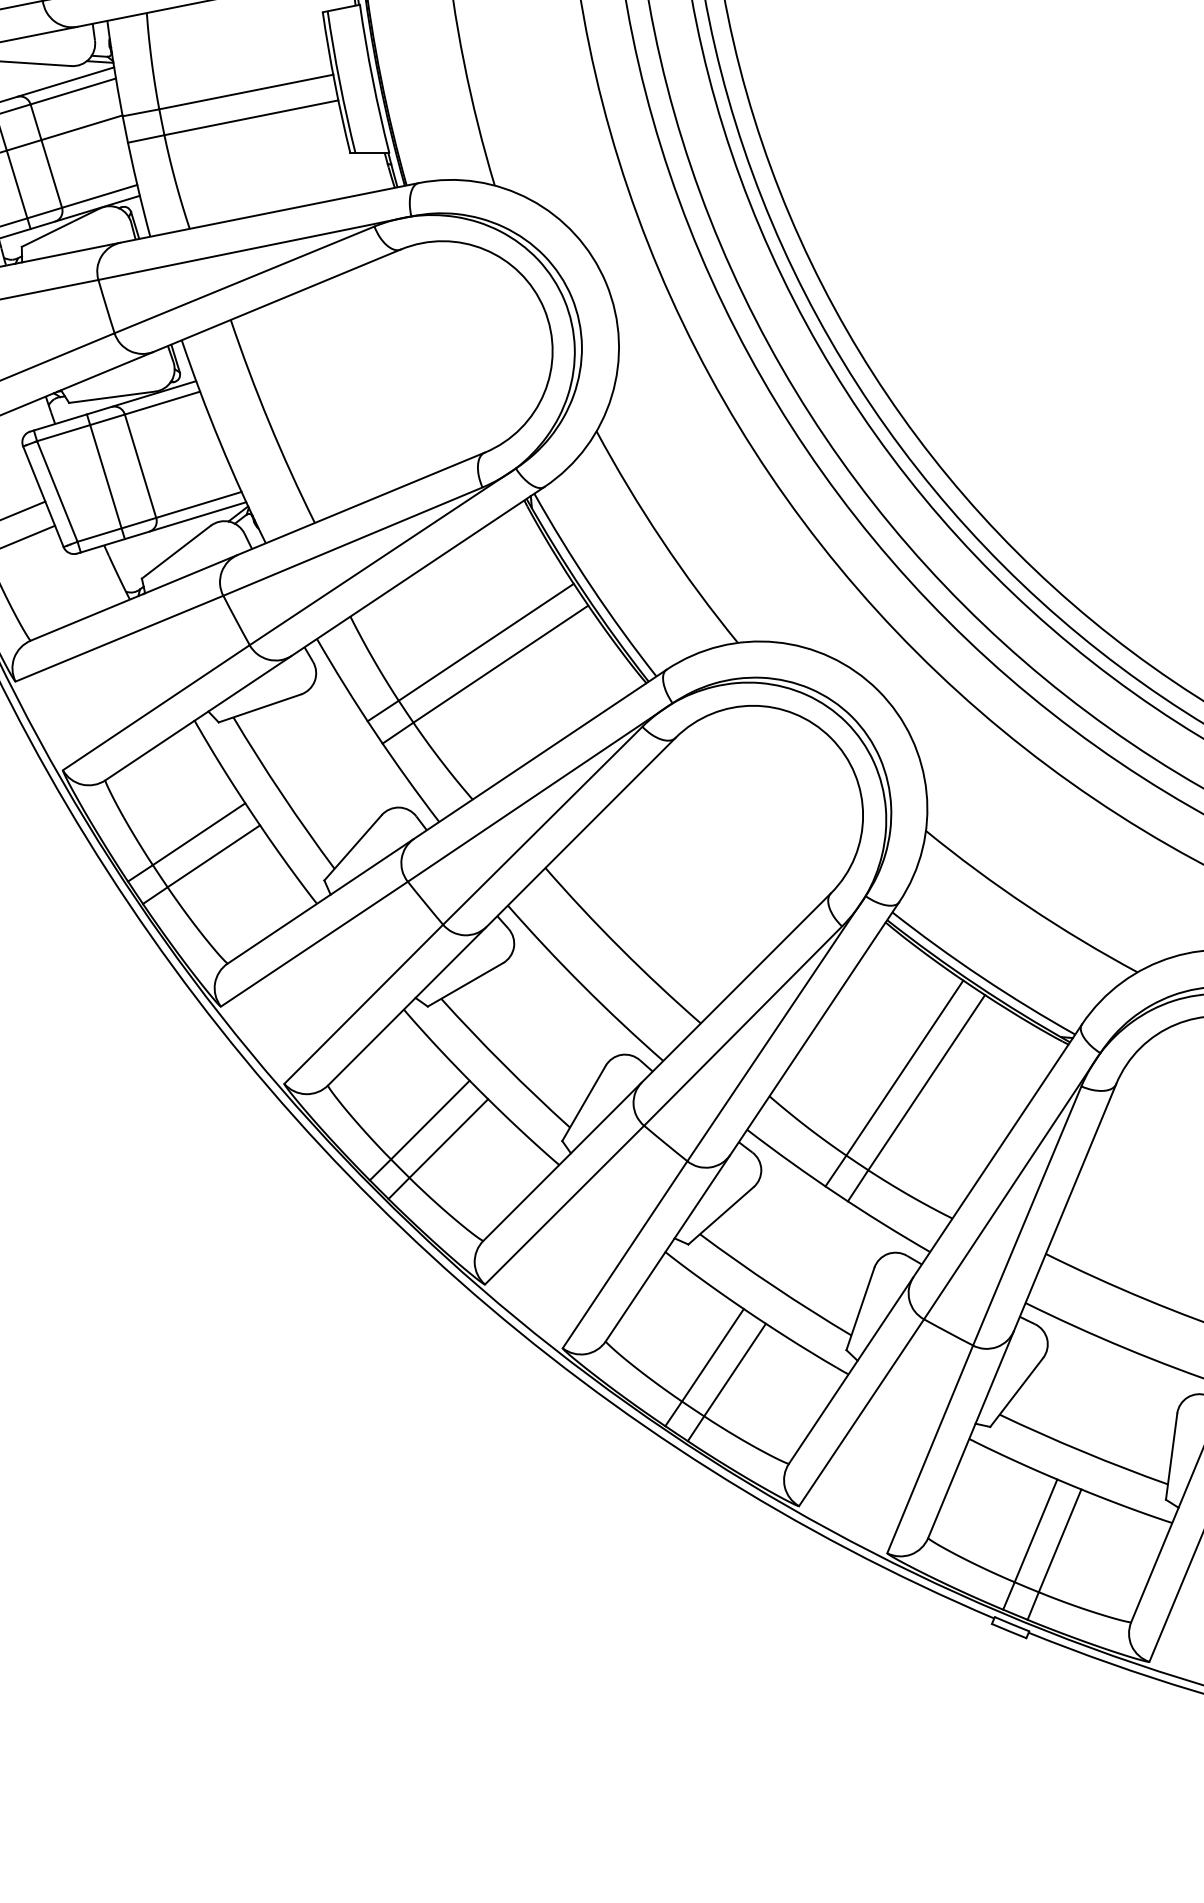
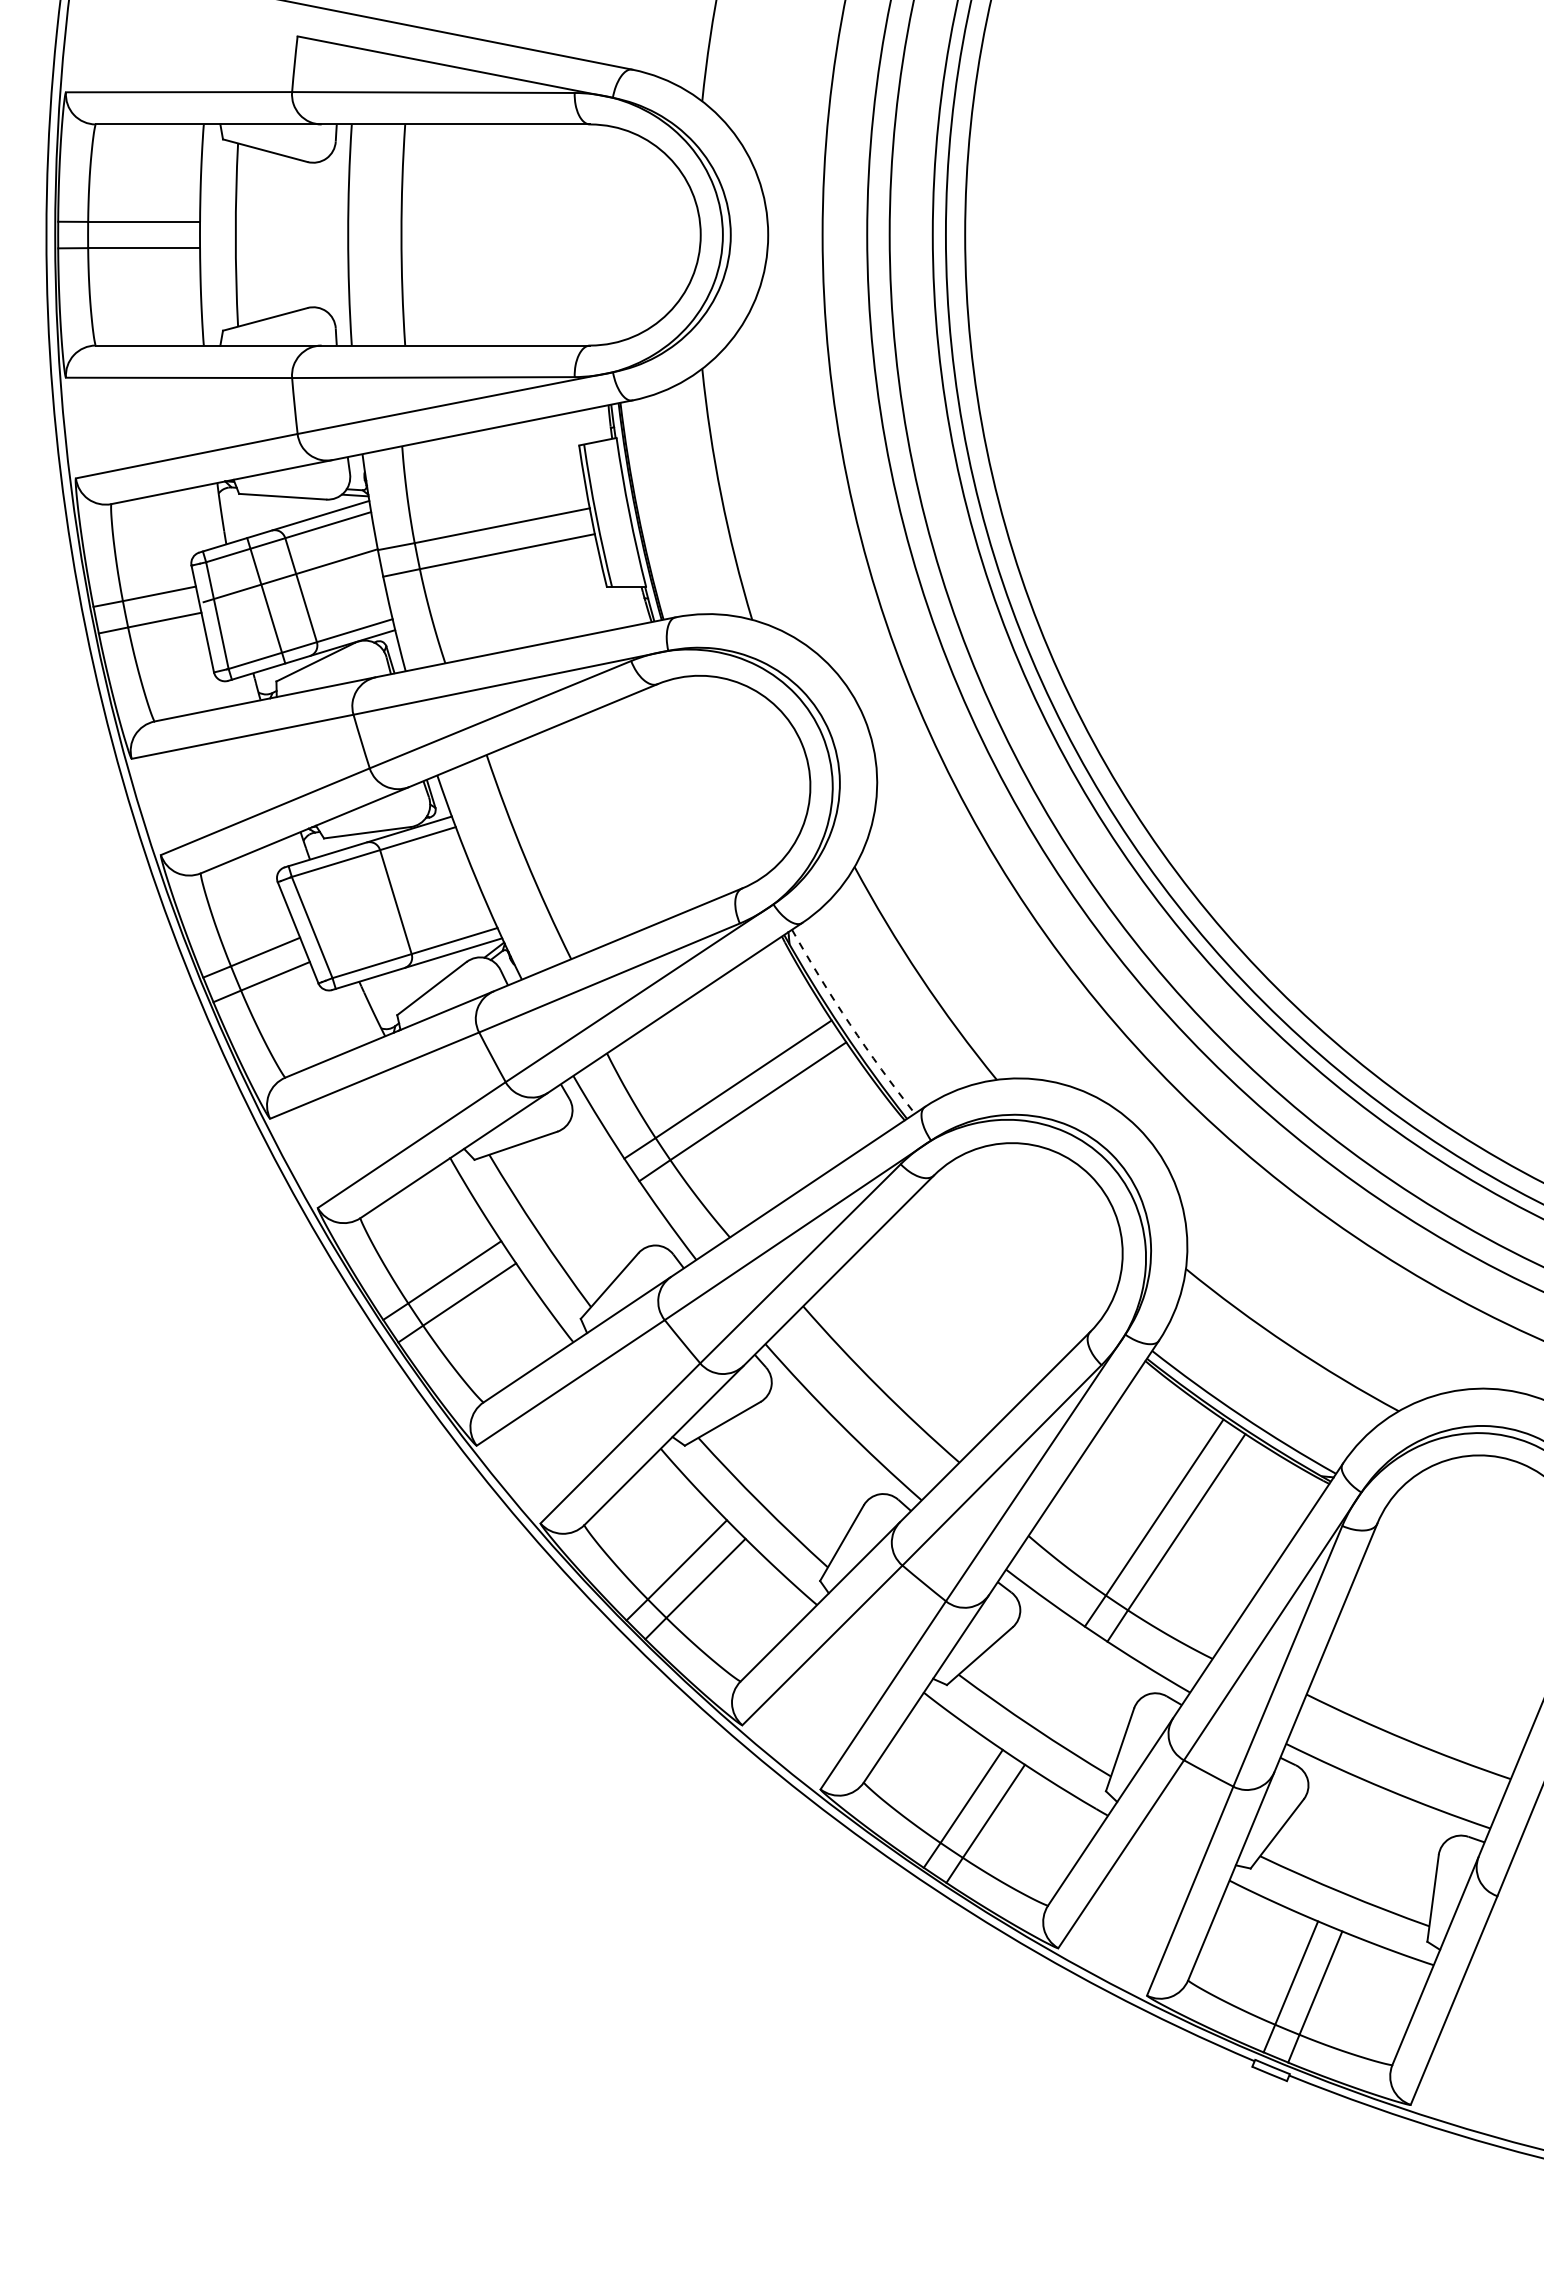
line: (105, 476) -> (360, 912), removed
arc: (591, 587) -> (849, 1024), solid -> dashed

